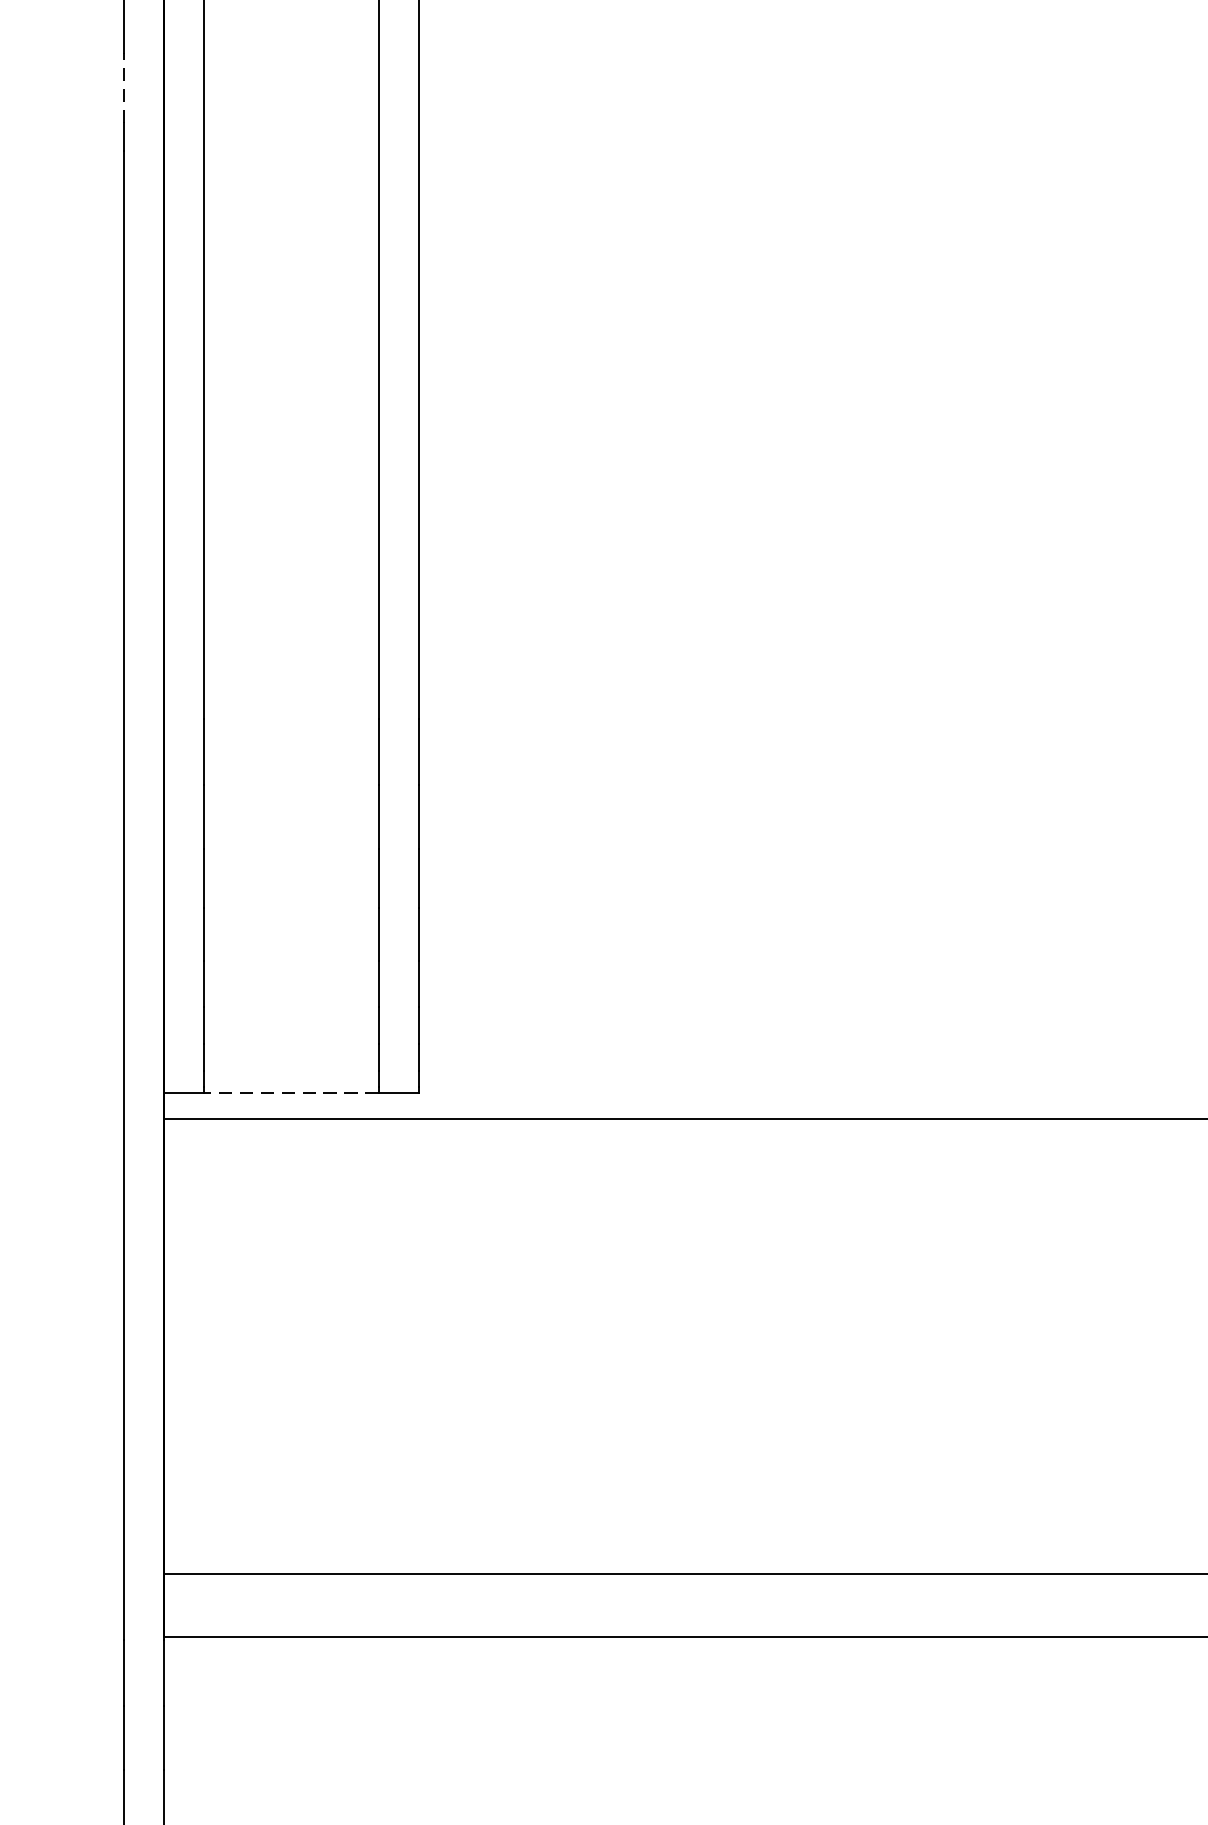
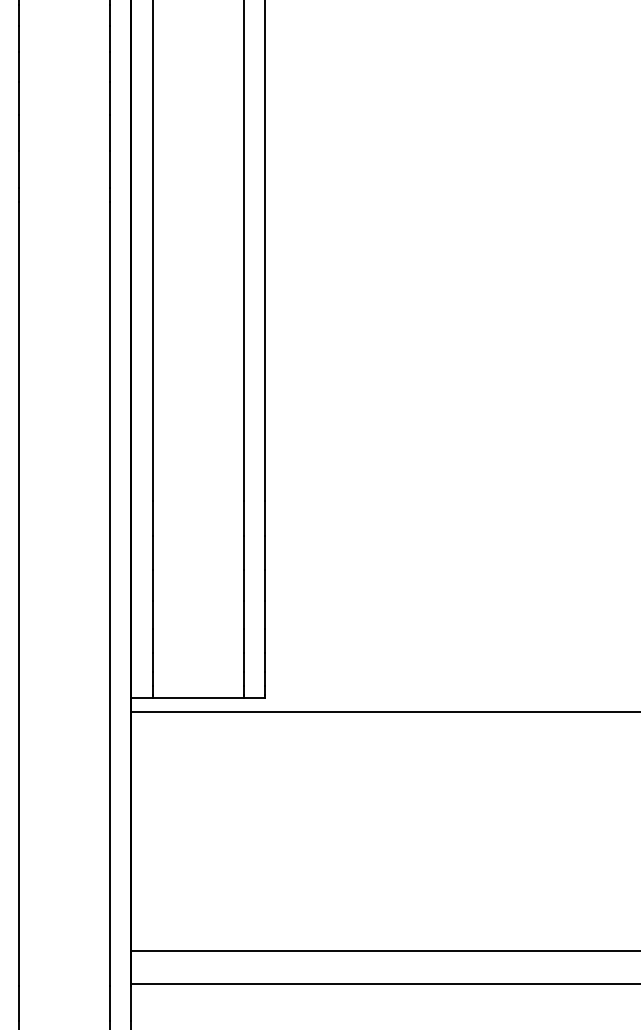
line: (124, 86) -> (110, 168), dashed -> solid
line: (291, 1093) -> (198, 698), dashed -> solid

